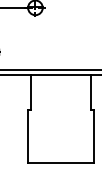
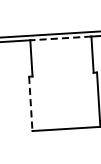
line: (60, 74) -> (60, 38), solid -> dashed
line: (27, 136) -> (30, 103), solid -> dashed

